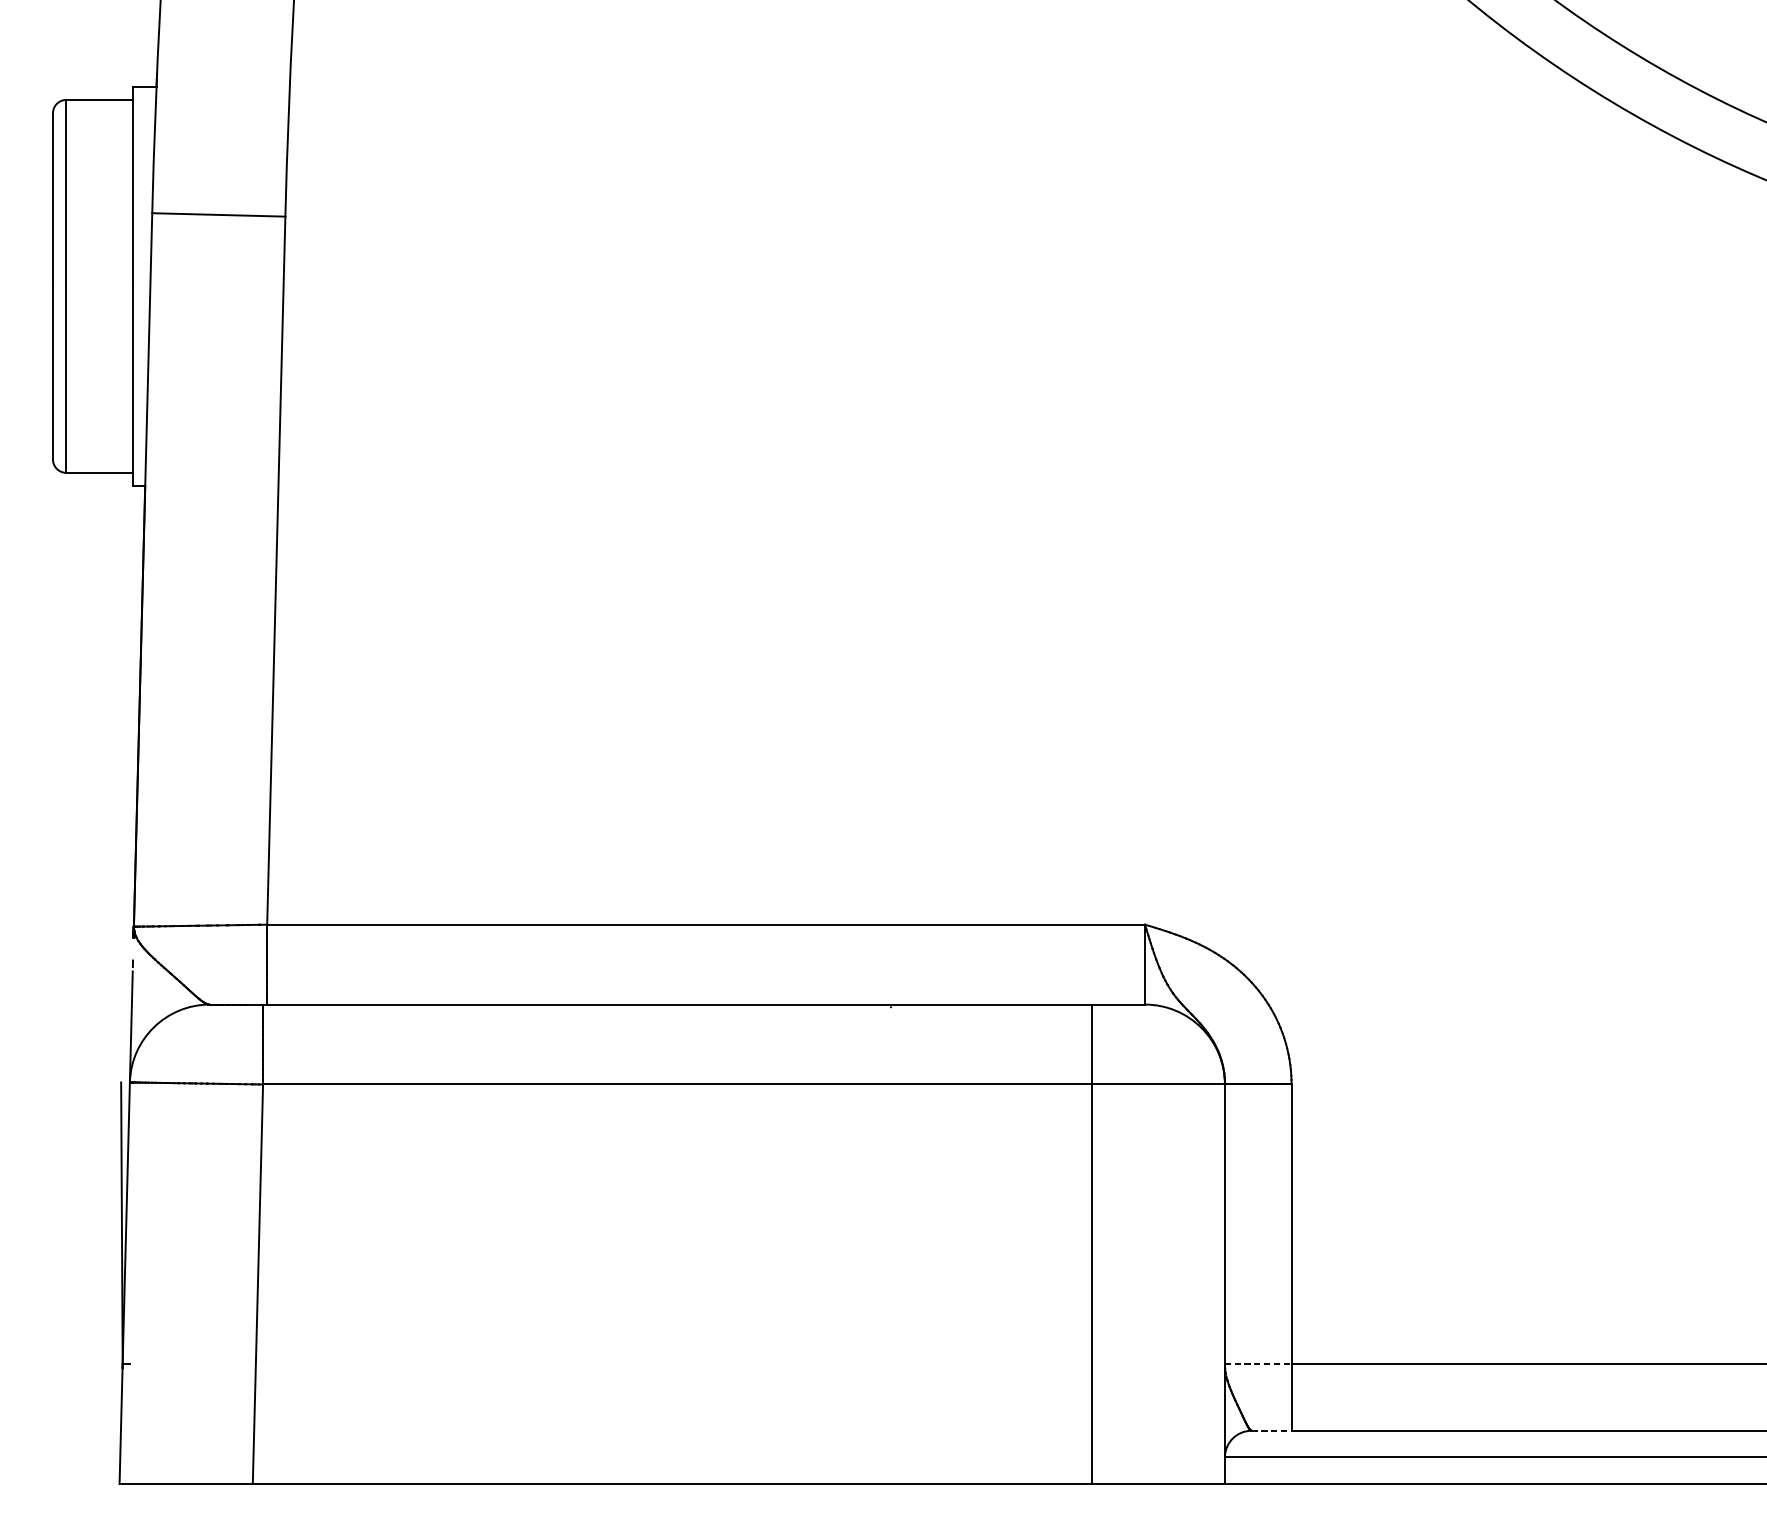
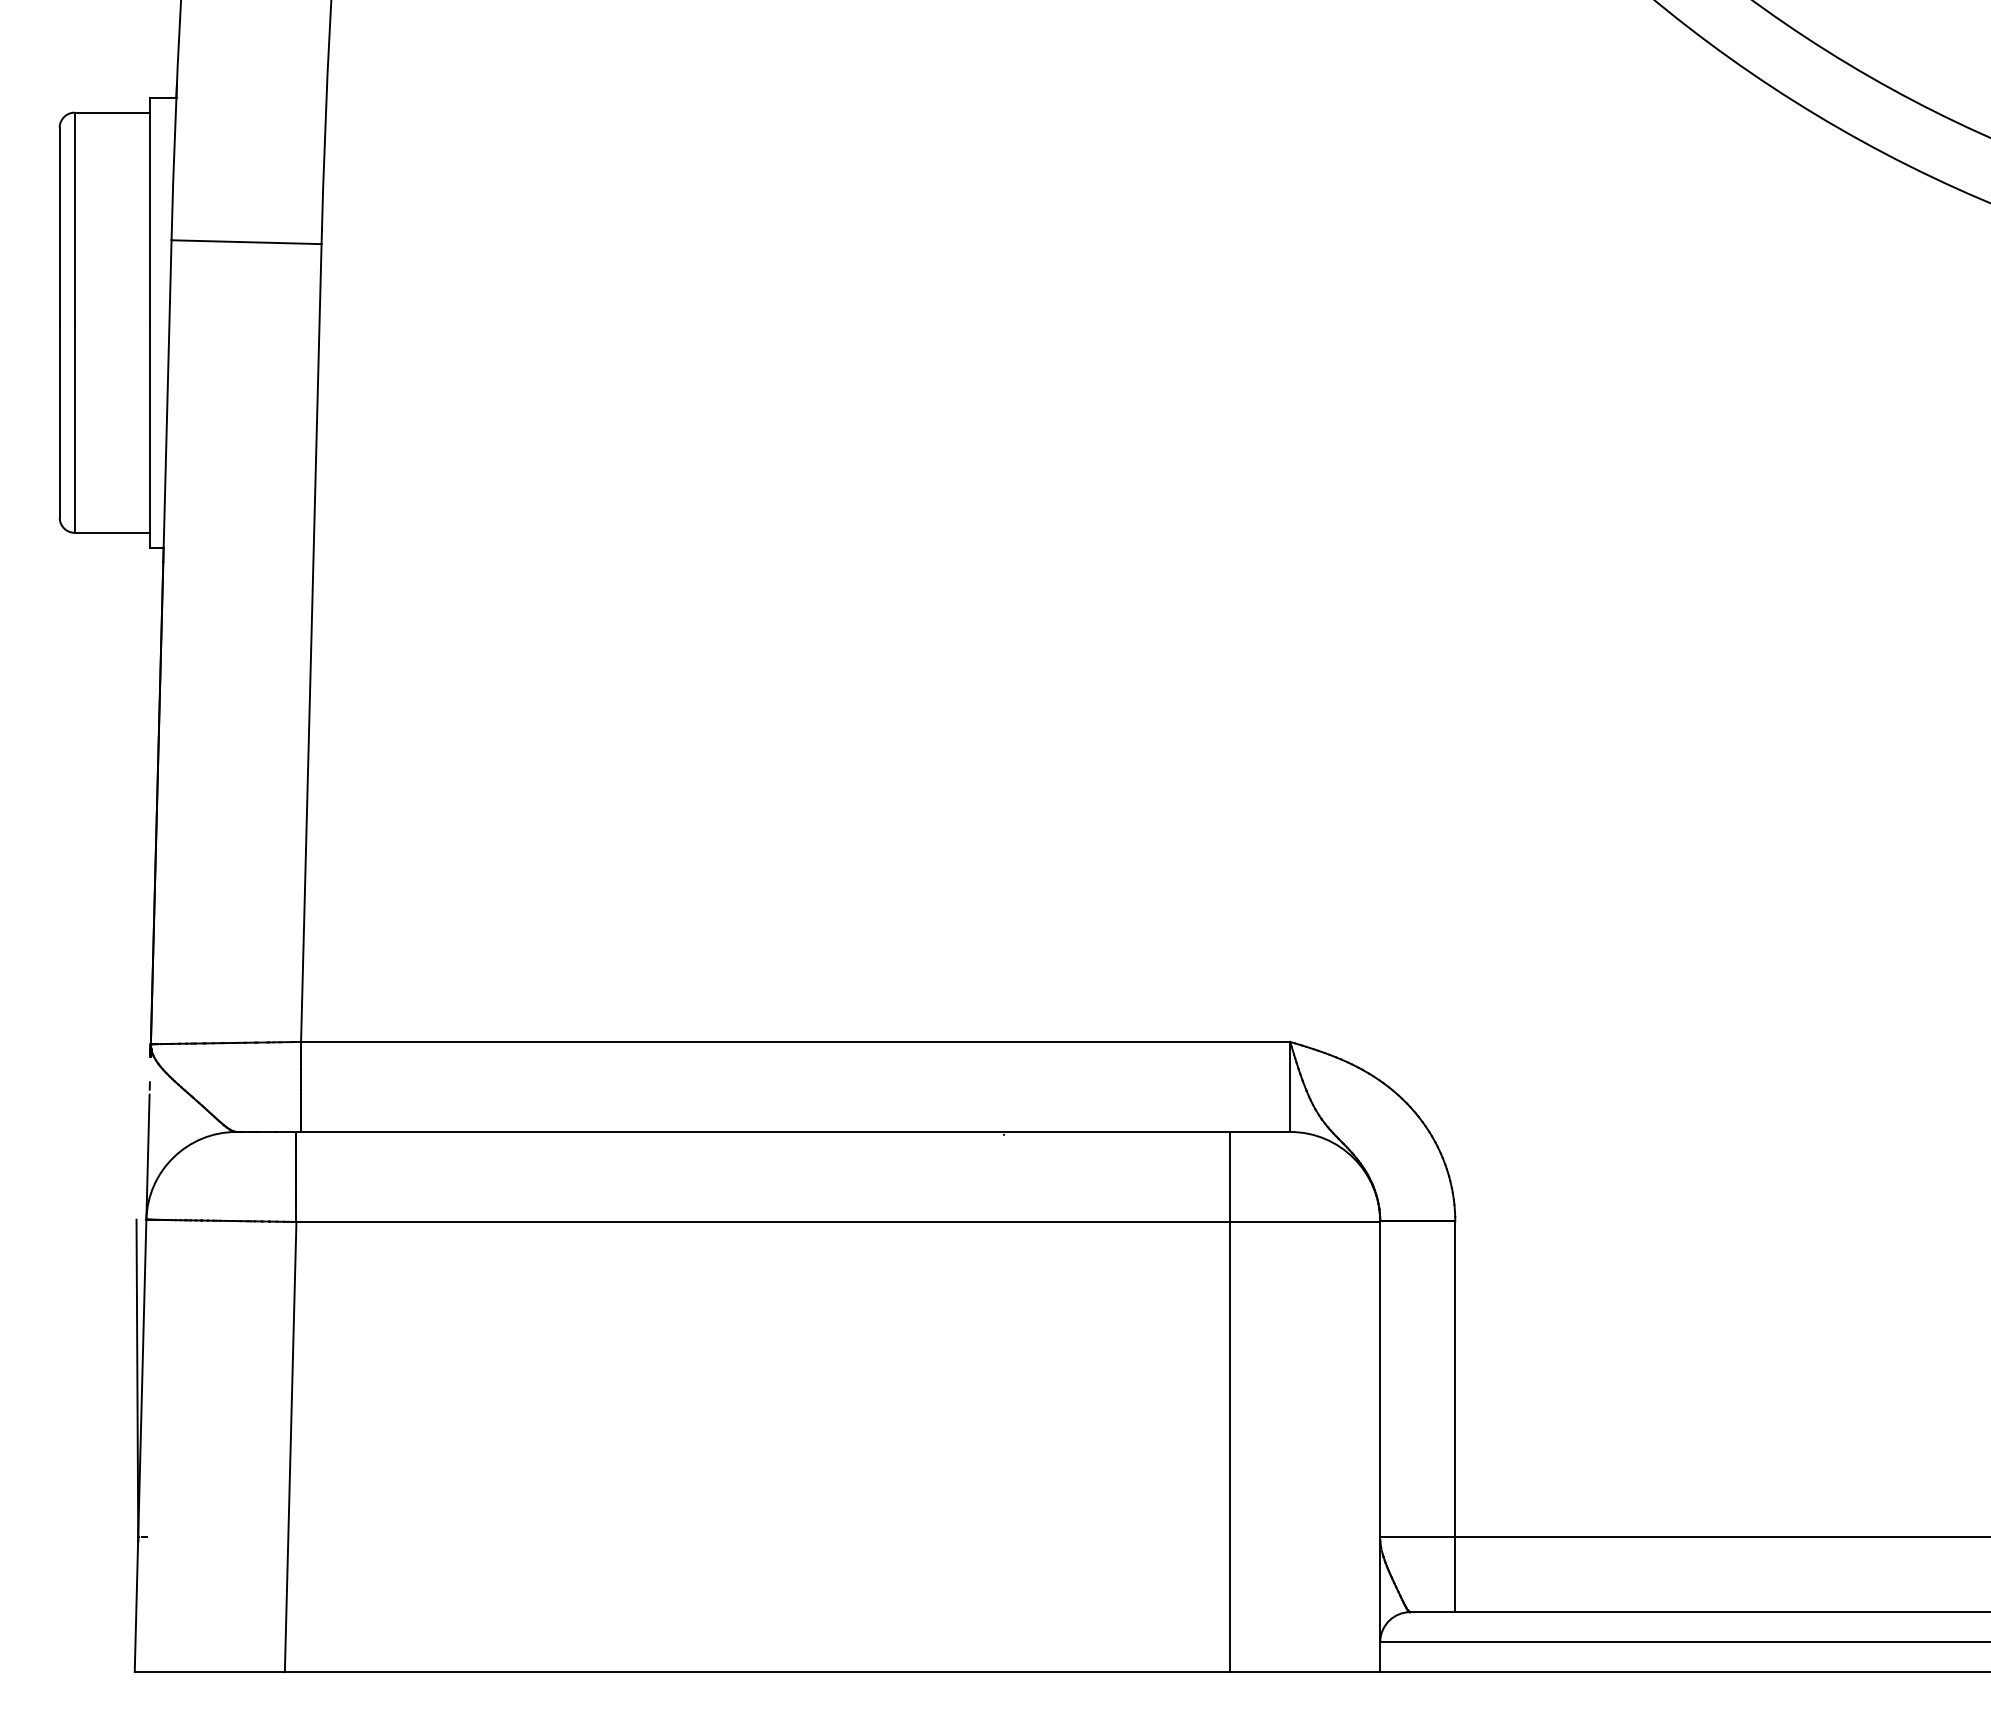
line: (1258, 1364) -> (1417, 1537), dashed -> solid
line: (1271, 1431) -> (1432, 1612), dashed -> solid

